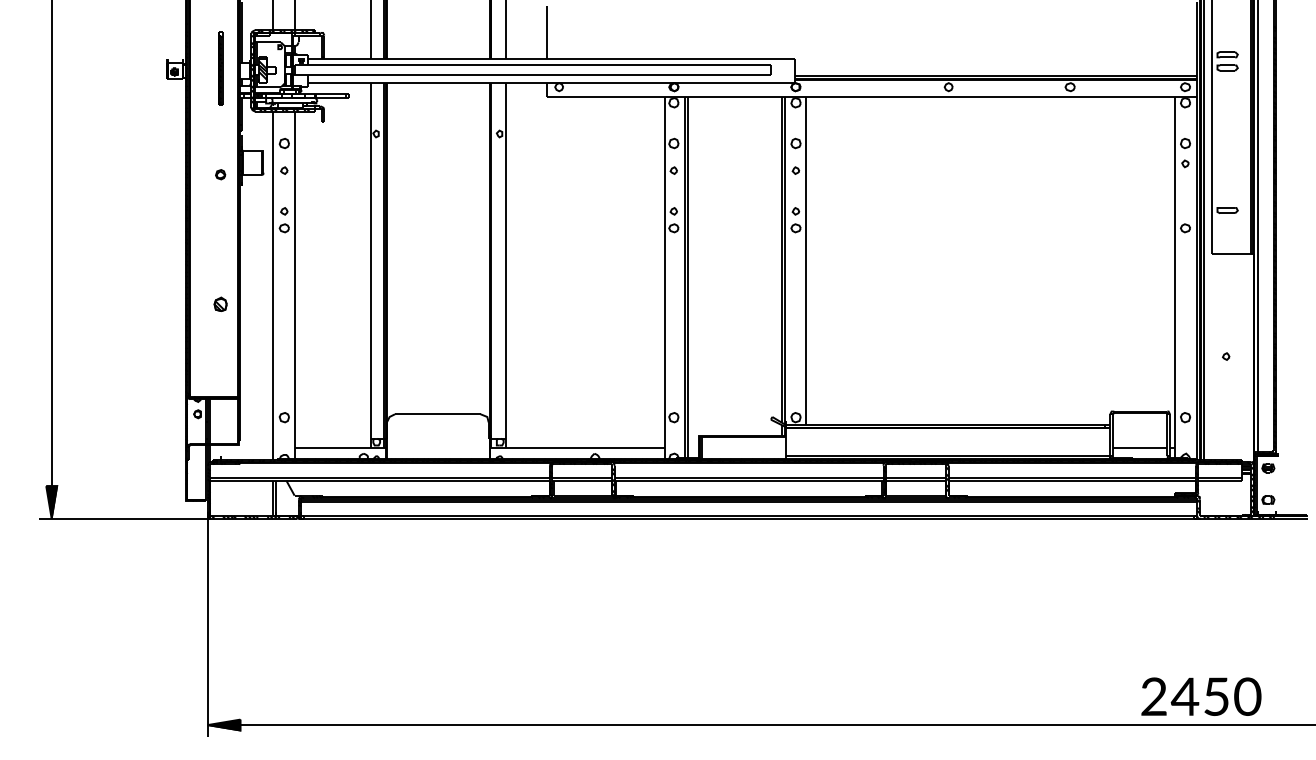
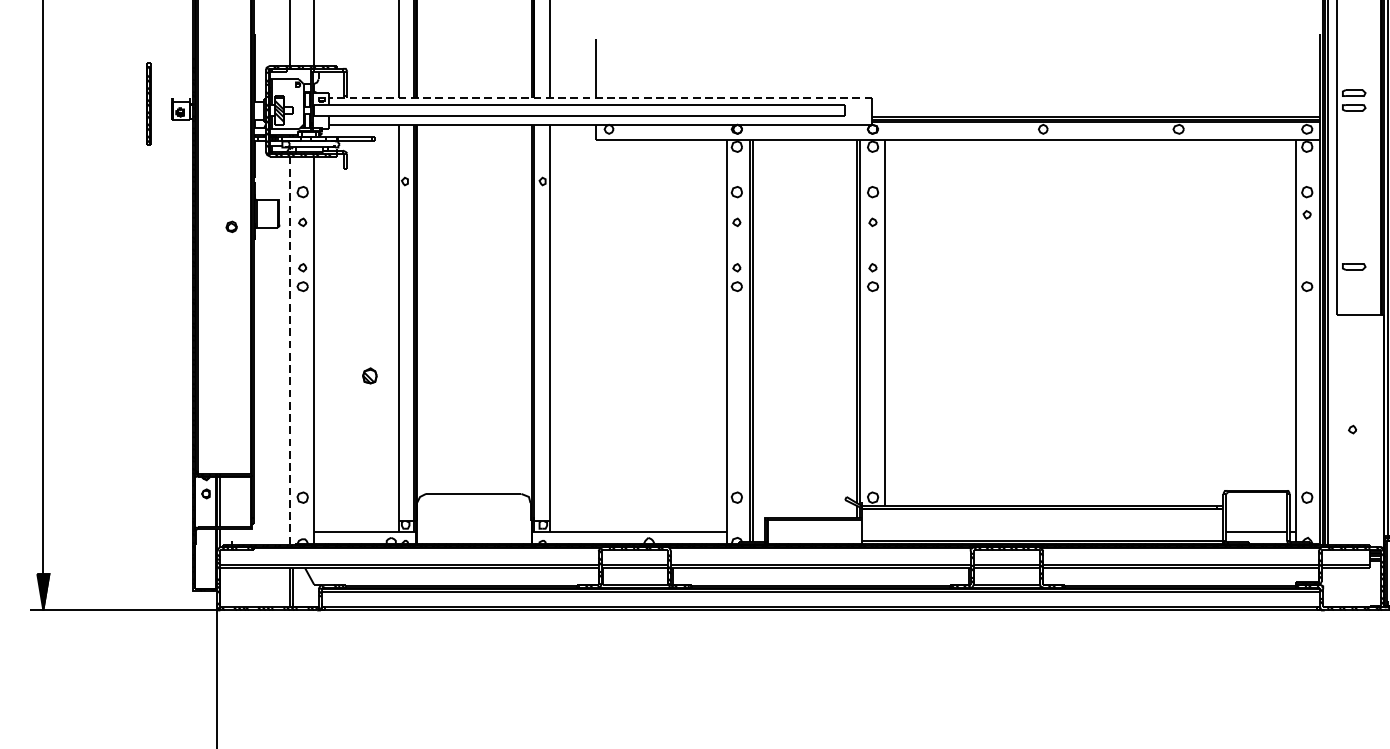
line: (551, 58) -> (600, 97), solid -> dashed
part: (220, 68) -> (149, 104), moved
line: (272, 286) -> (289, 351), solid -> dashed
part: (220, 303) -> (369, 374), moved

